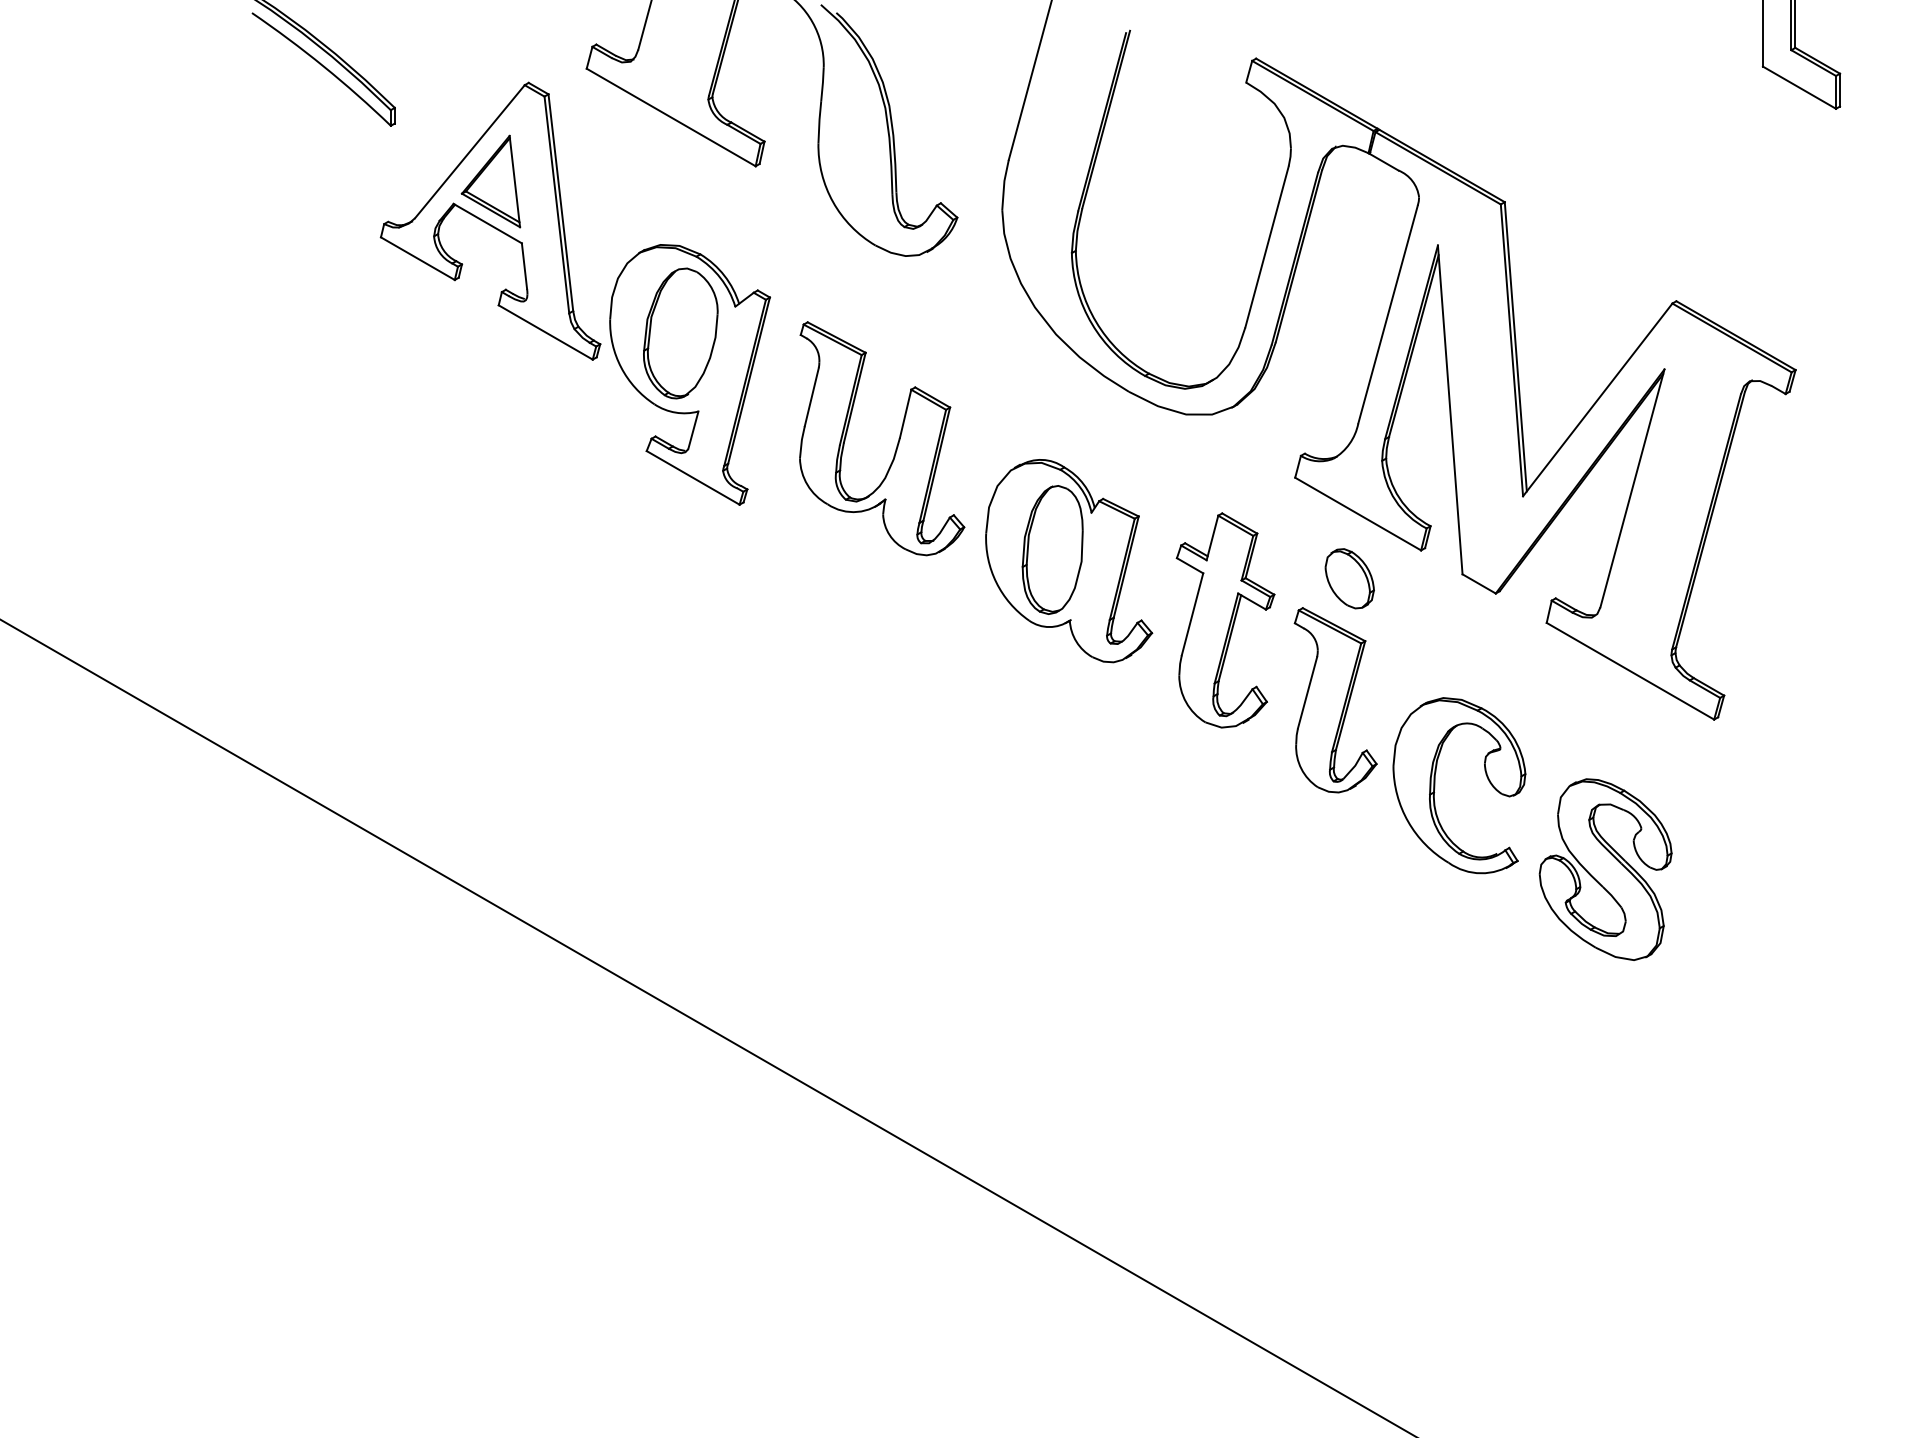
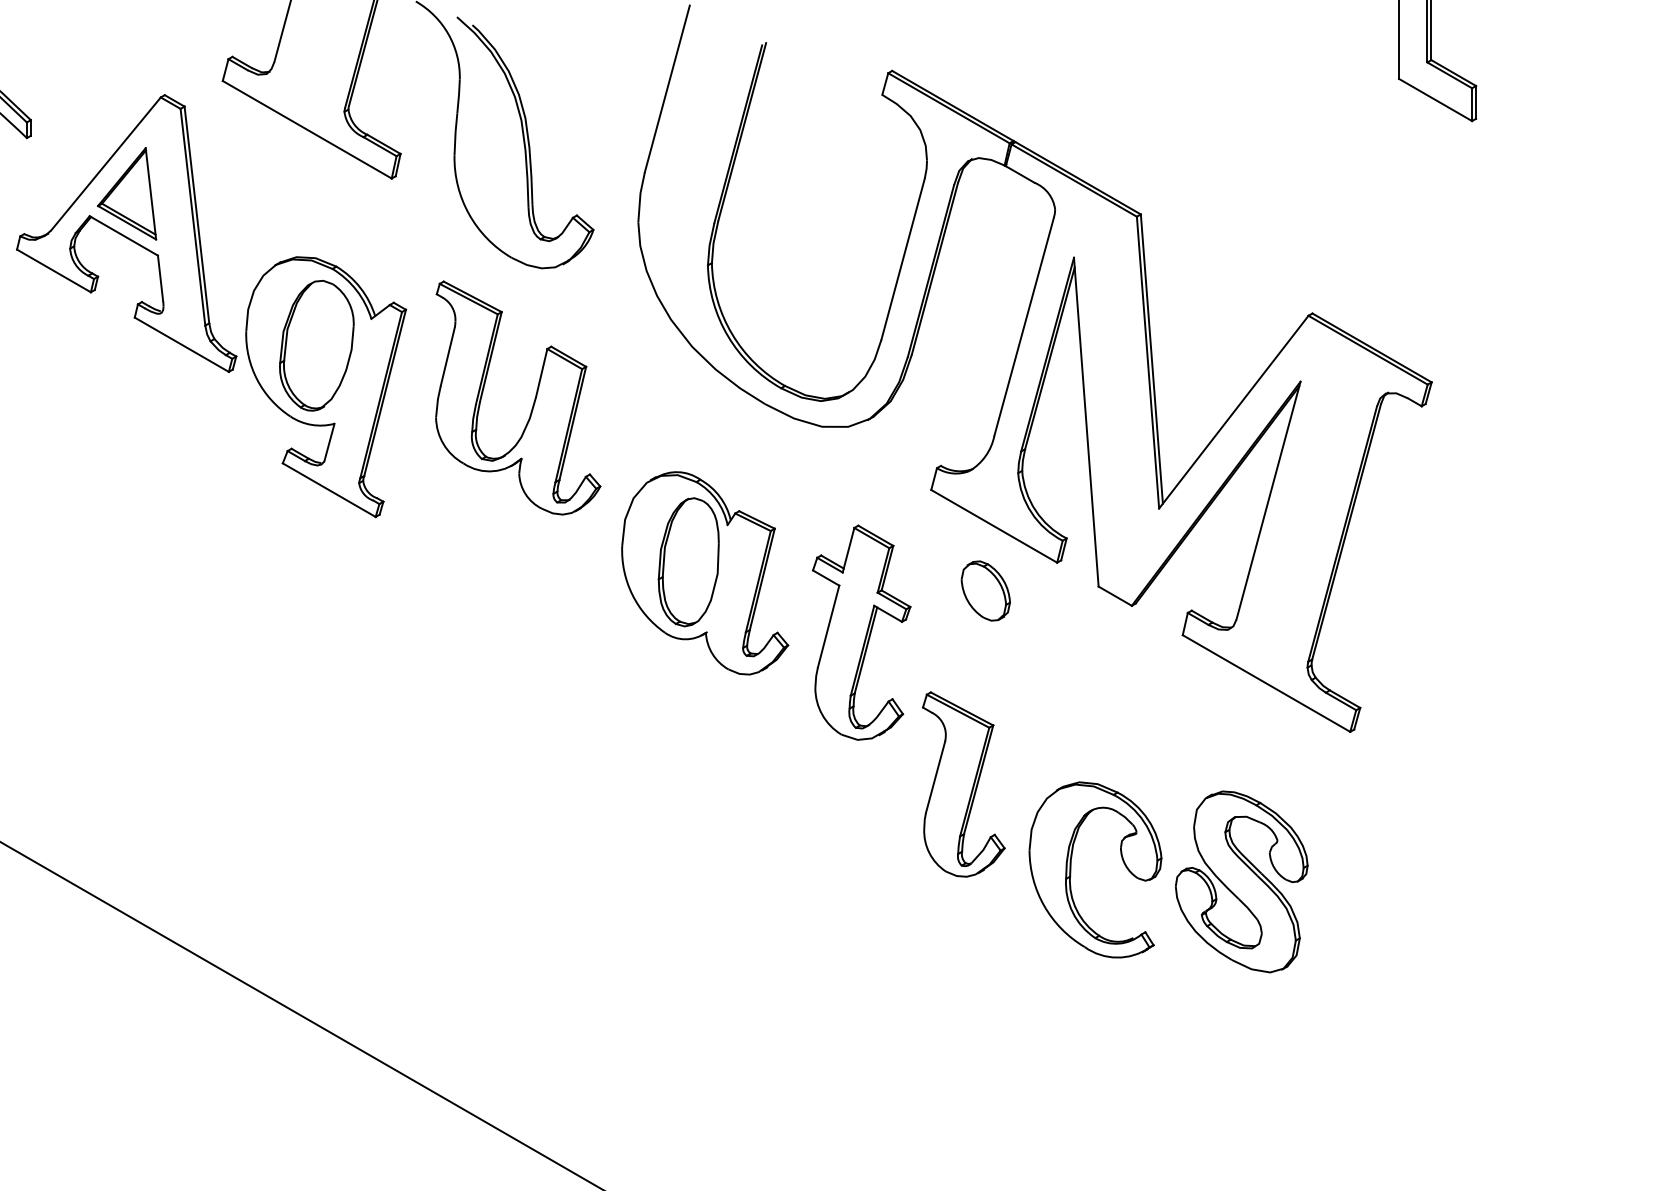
part: (897, 442) -> (533, 401), moved
part: (1335, 700) -> (963, 784), moved
part: (1435, 785) -> (1071, 869), moved

